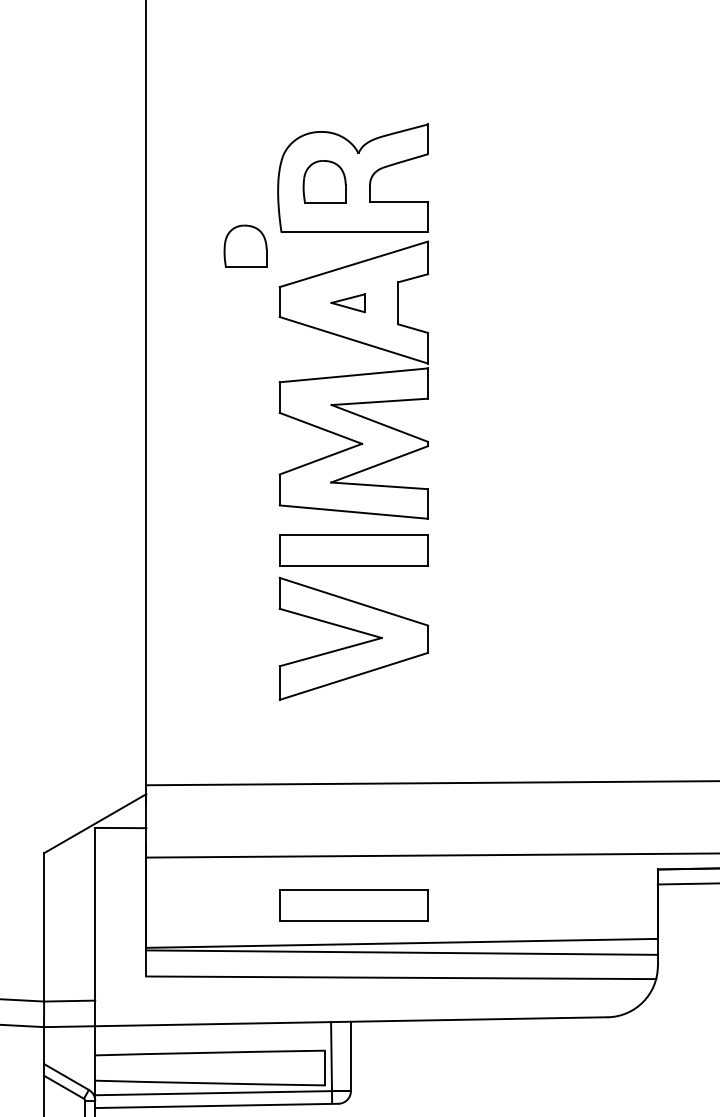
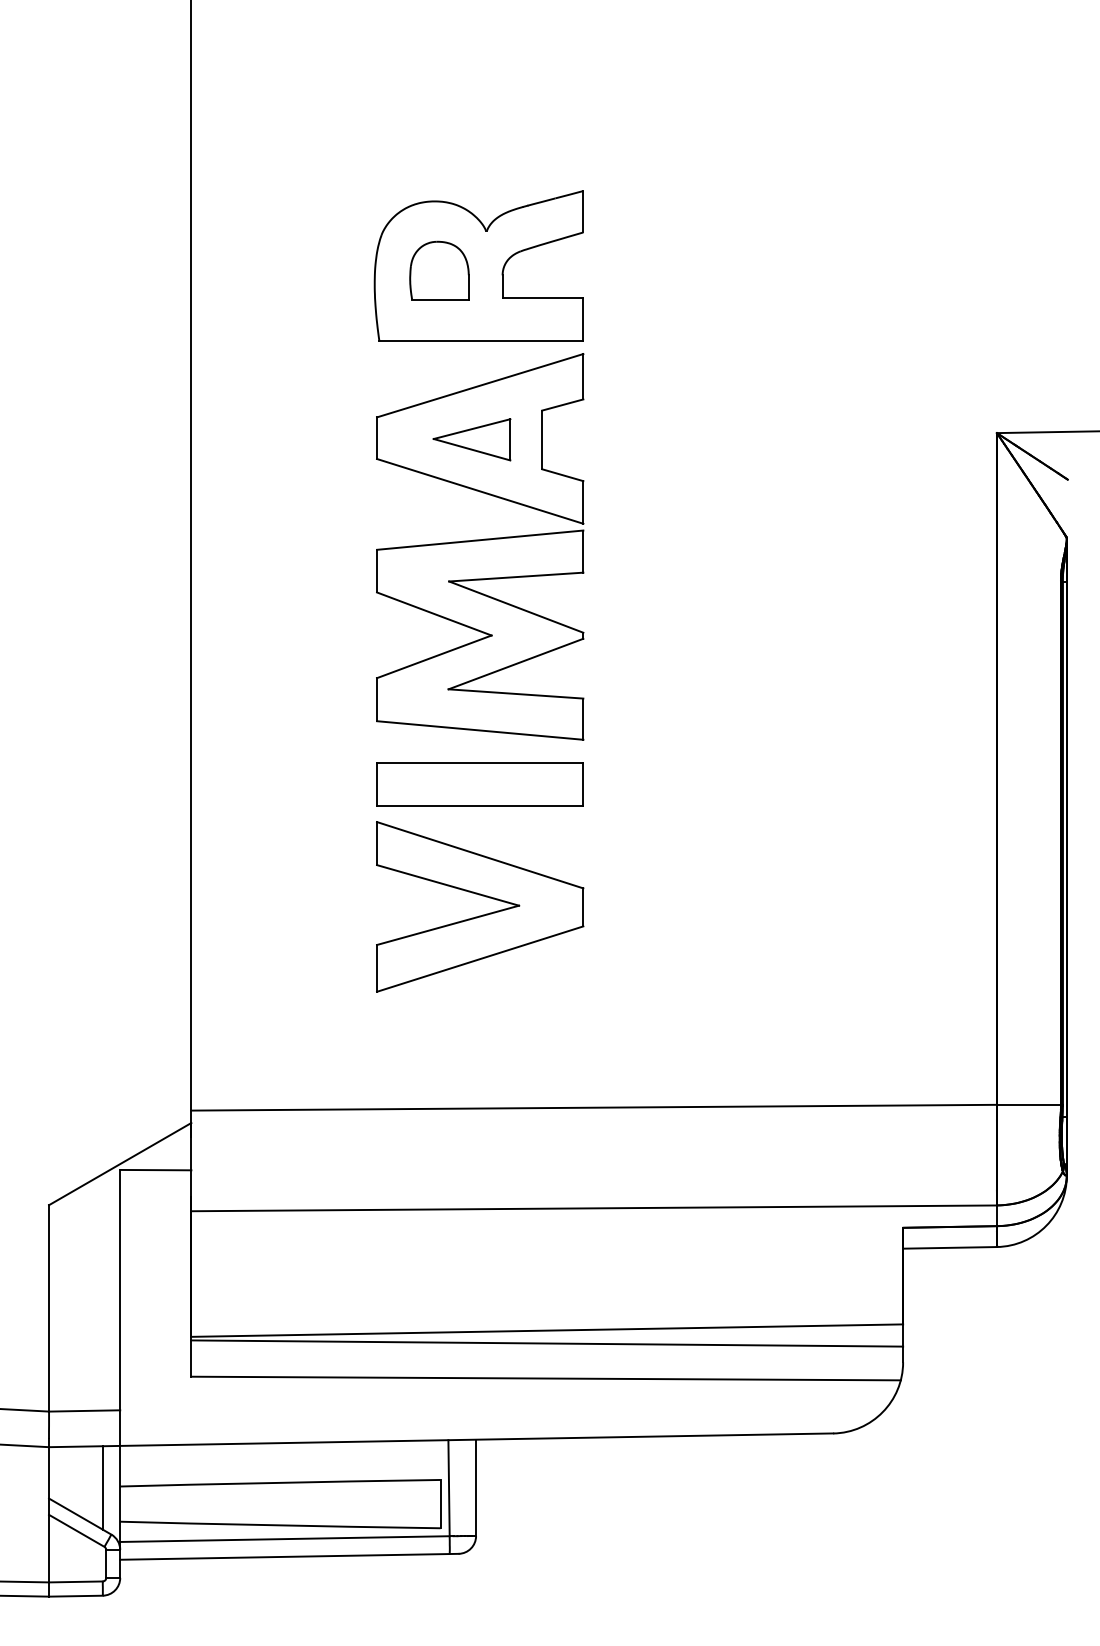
part: (245, 246) -> (329, 360), removed
part: (347, 303) -> (471, 439), size x1.67
part: (353, 905) -> (479, 1278), removed
line: (82, 1056) -> (102, 1487), added

